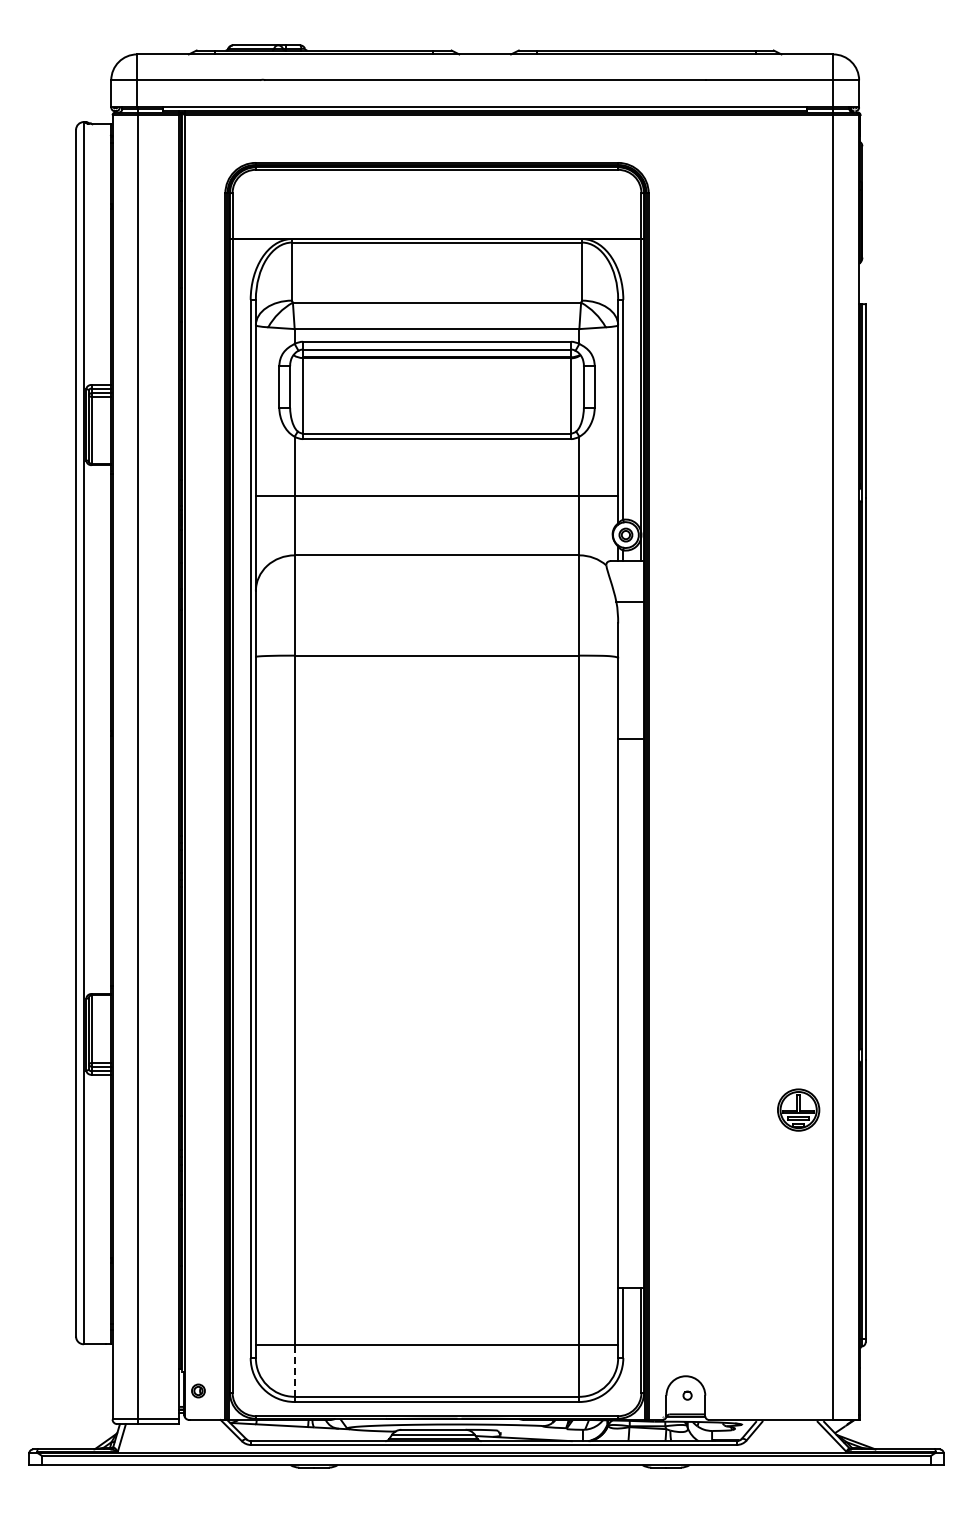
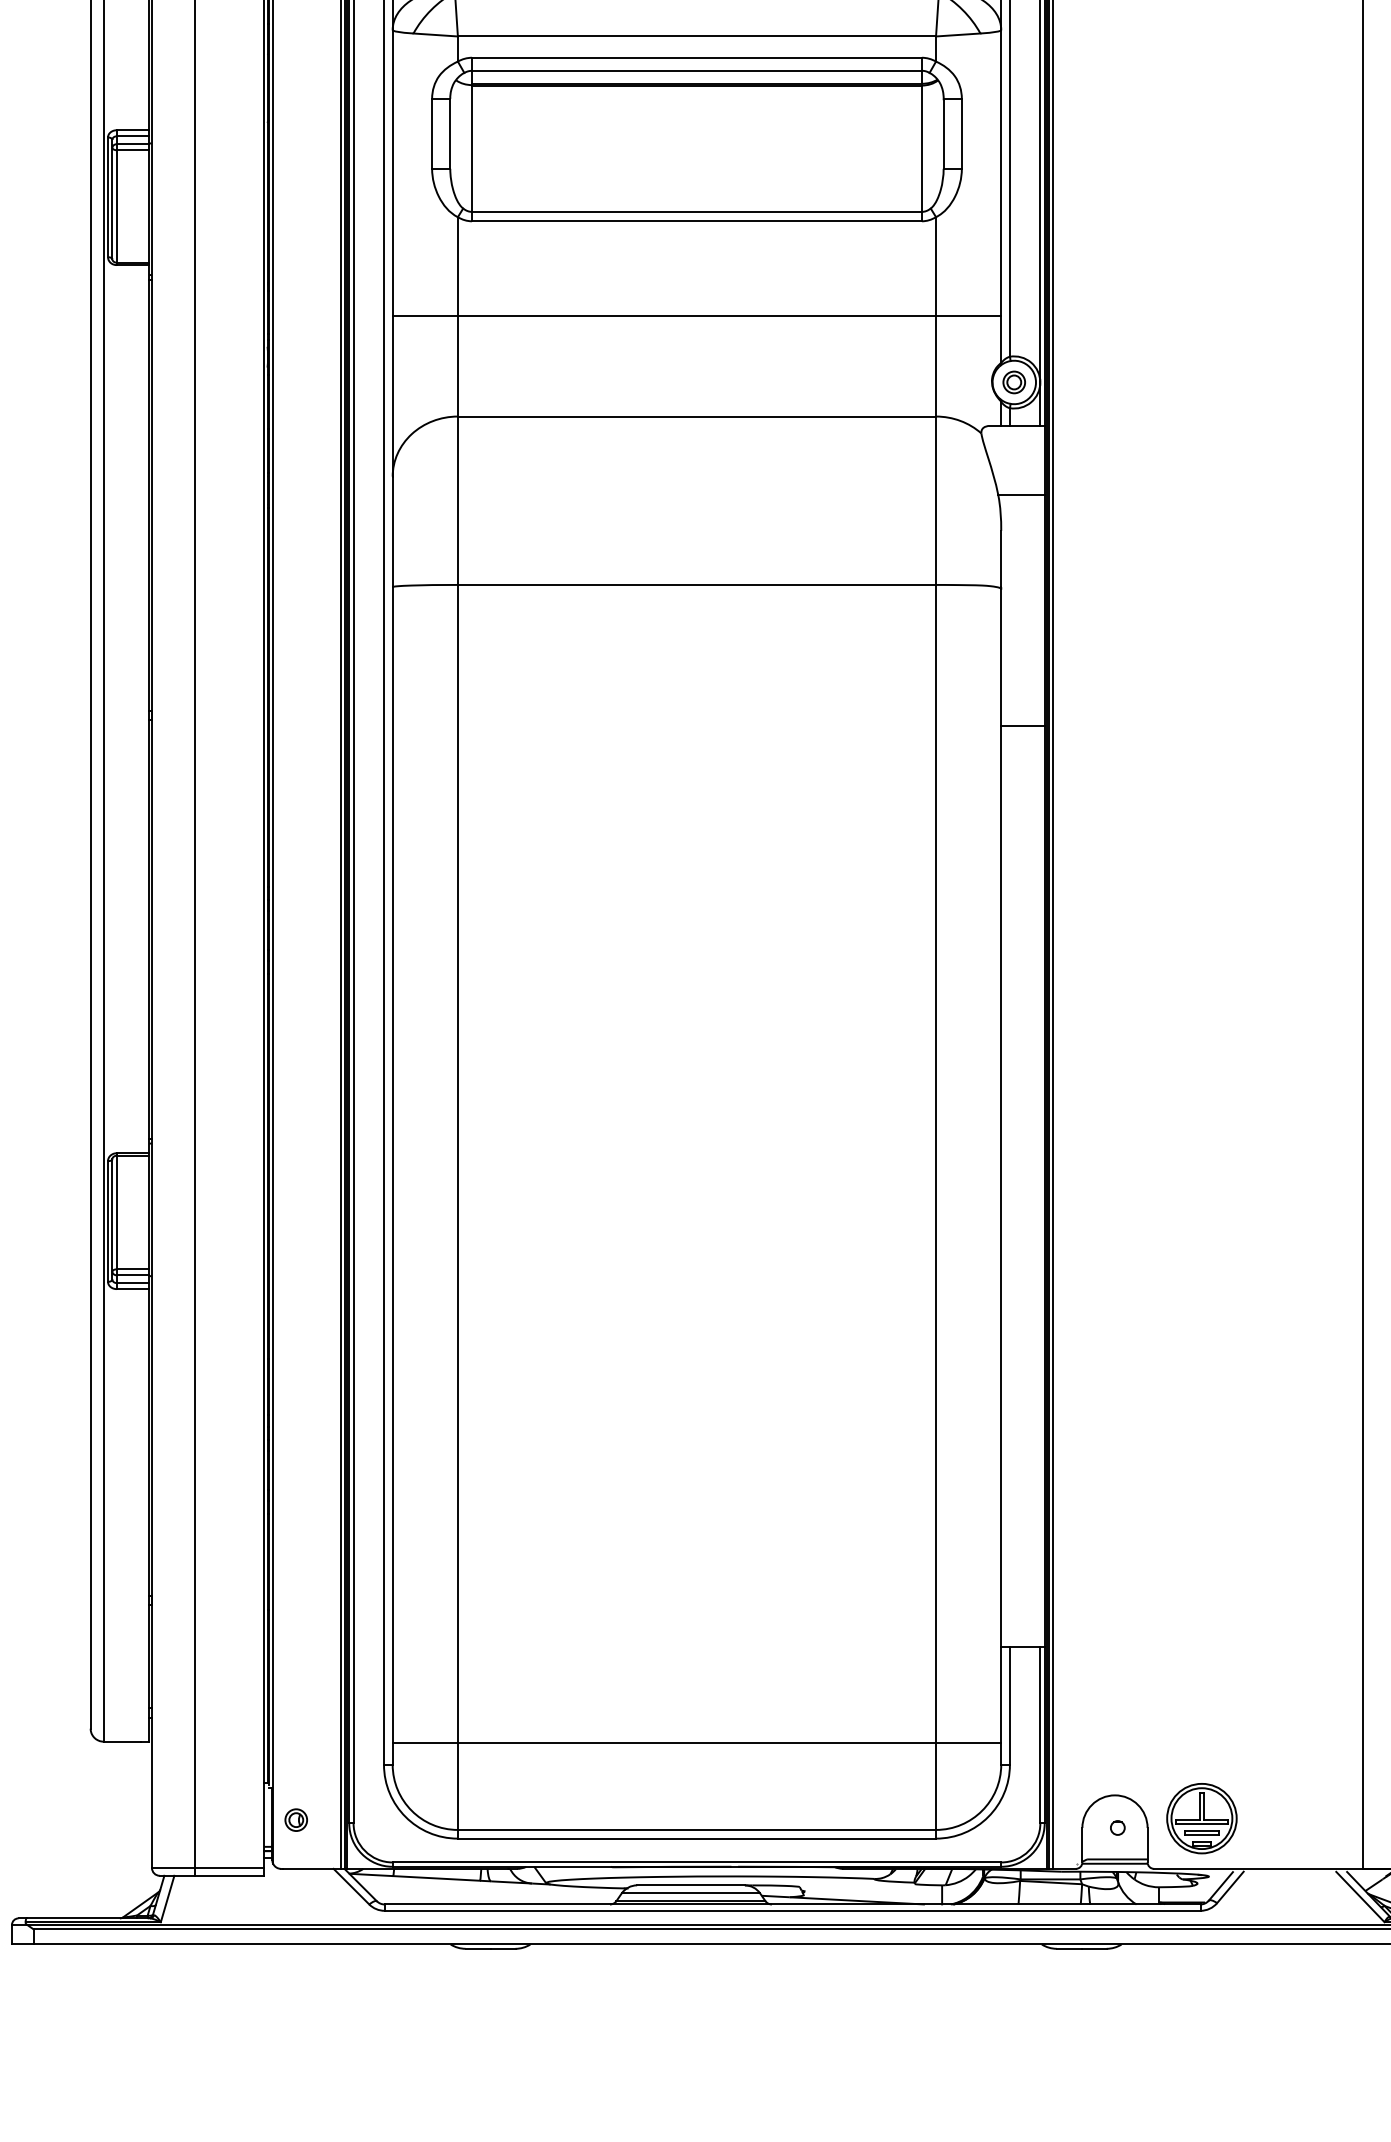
part: (798, 1109) -> (1201, 1817), moved
line: (294, 1370) -> (457, 1785), dashed -> solid

